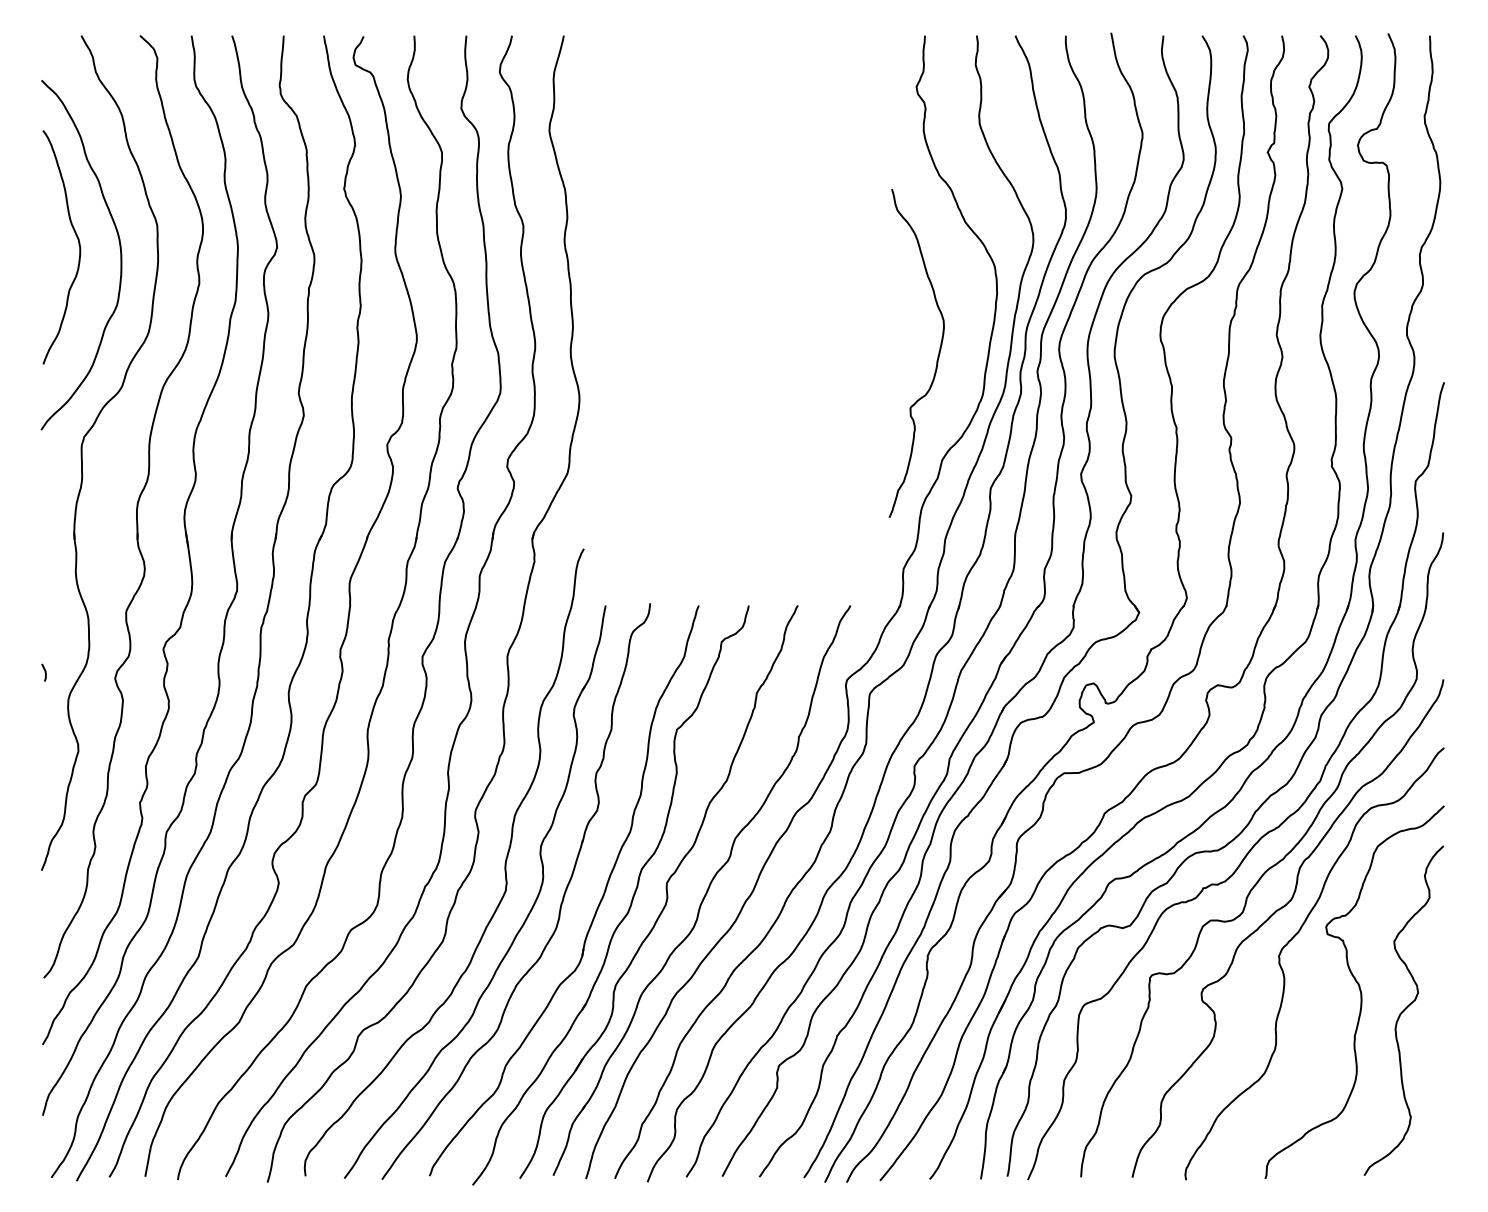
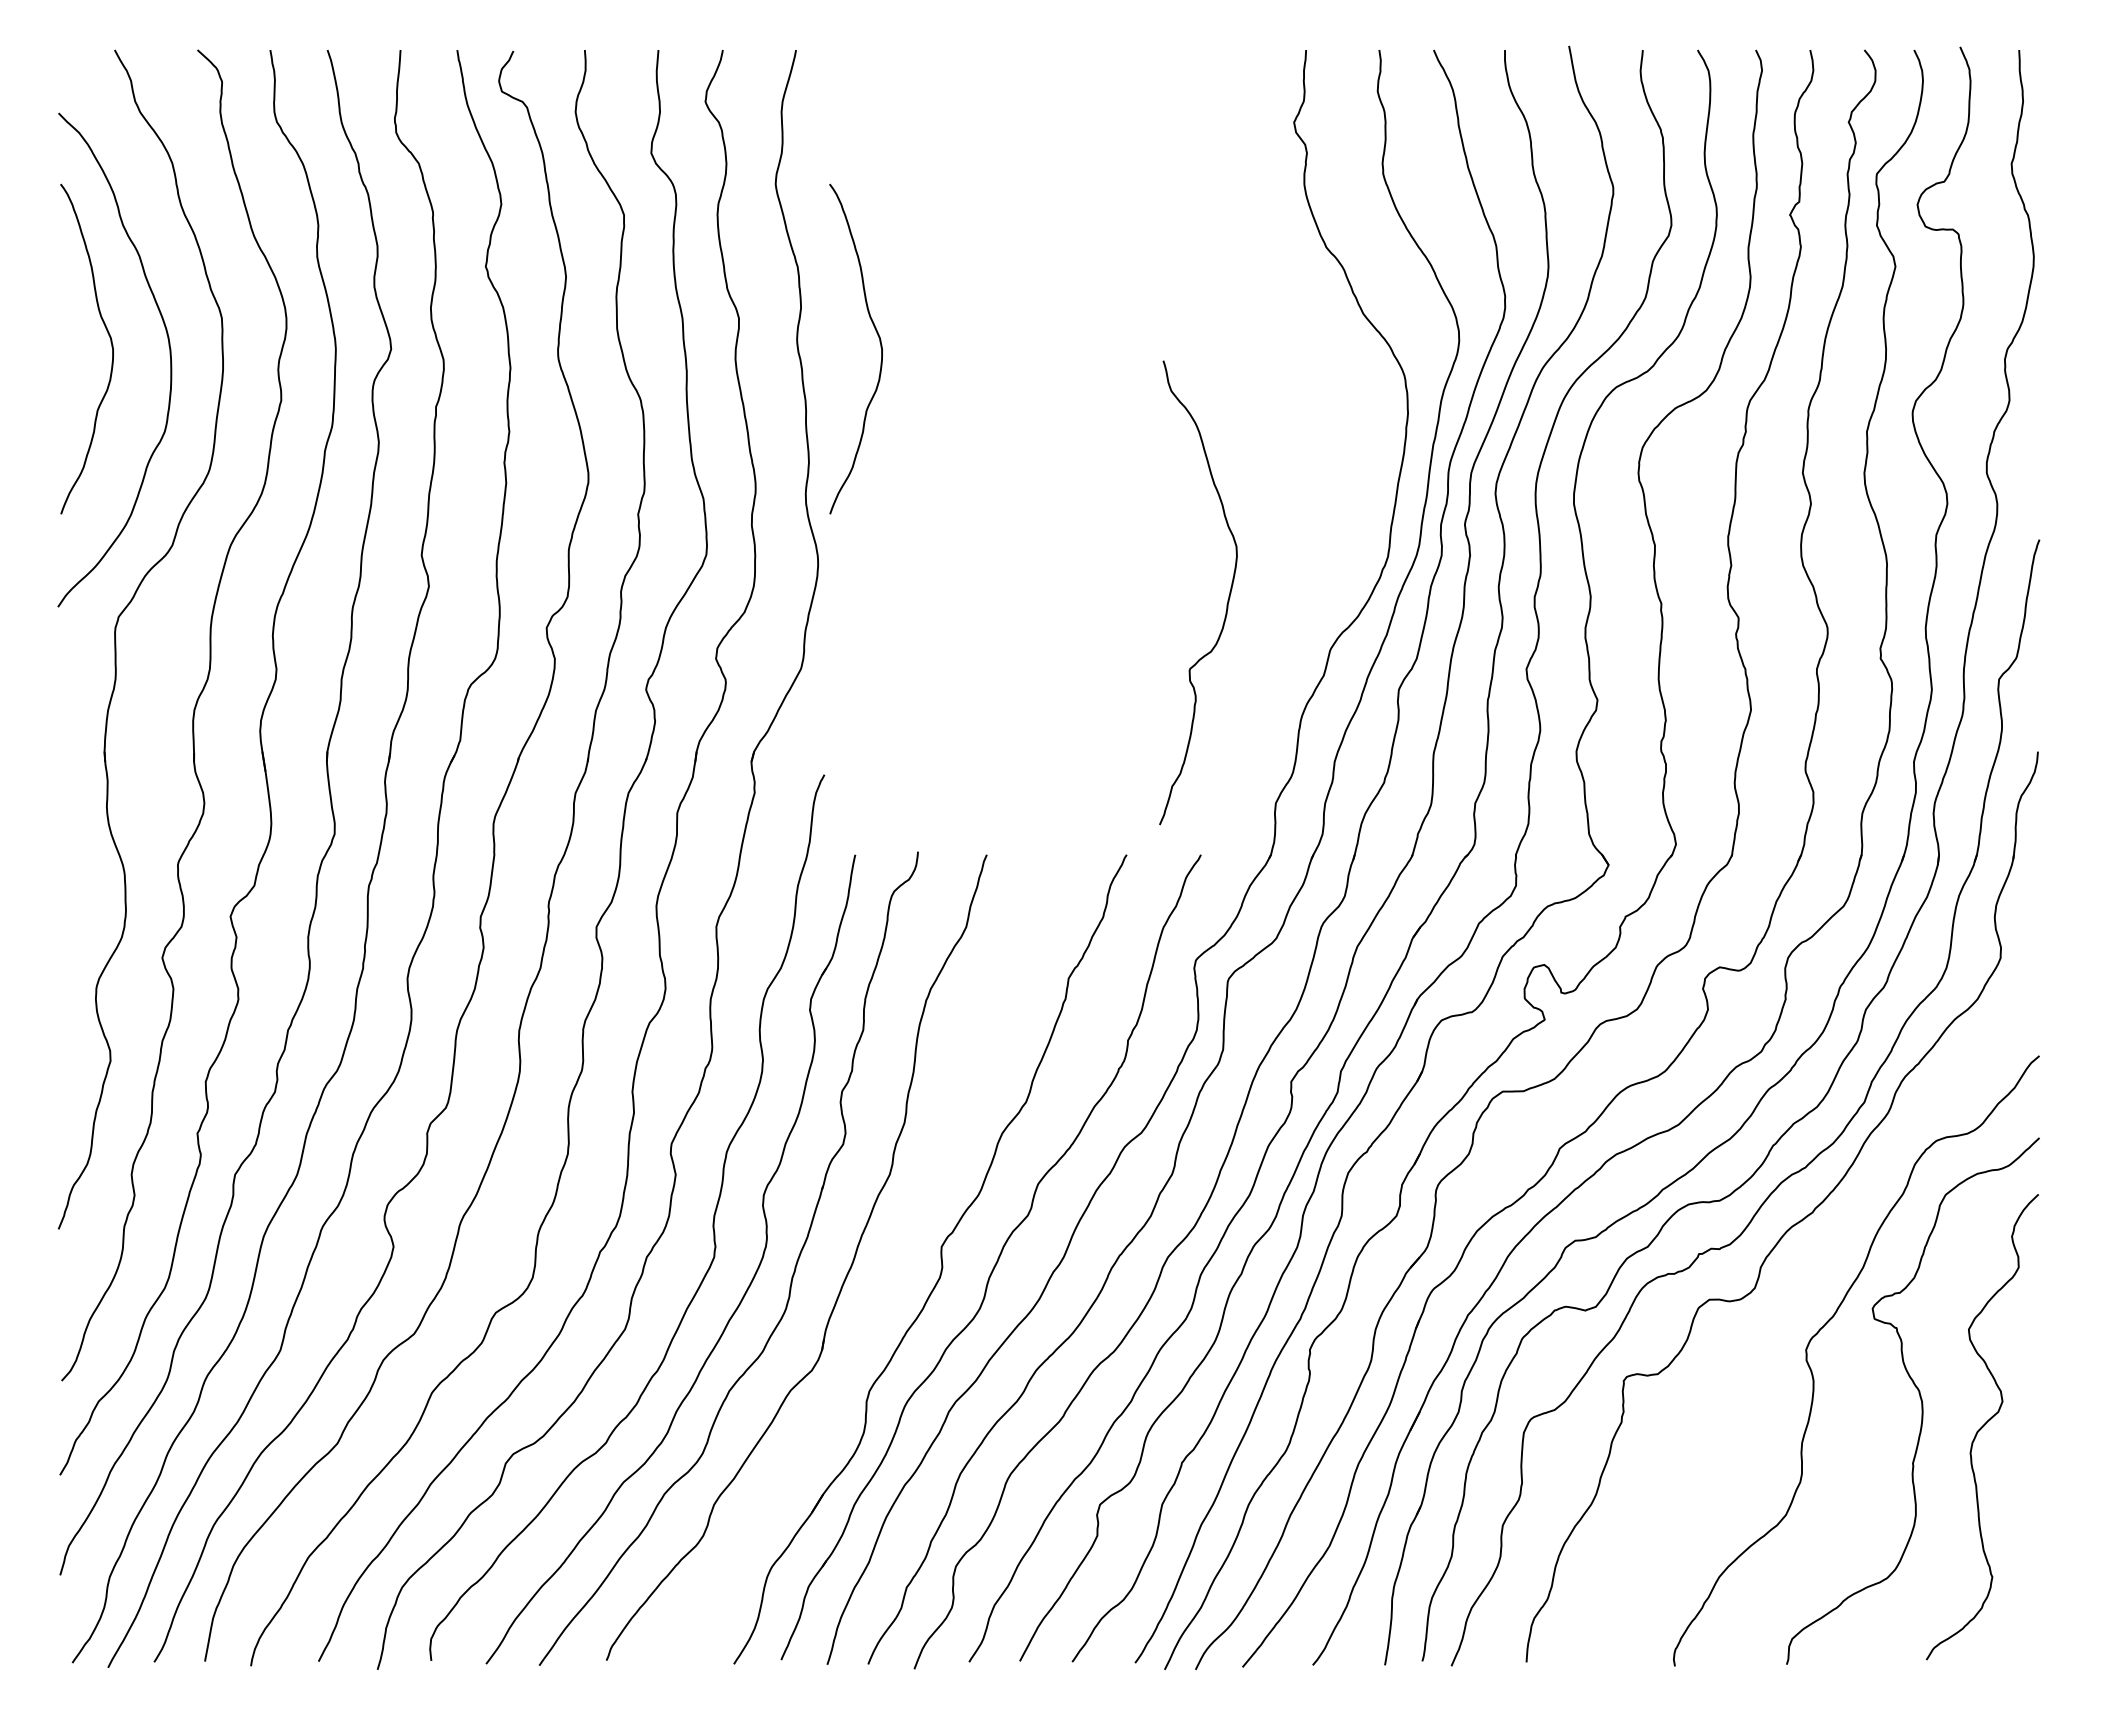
curve: (622, 242) -> (879, 342), added
curve: (937, 358) -> (1227, 600), moved
line: (45, 672) -> (63, 949), removed
part: (631, 900) -> (891, 1271), removed
curve: (1274, 914) -> (1799, 1290), removed

